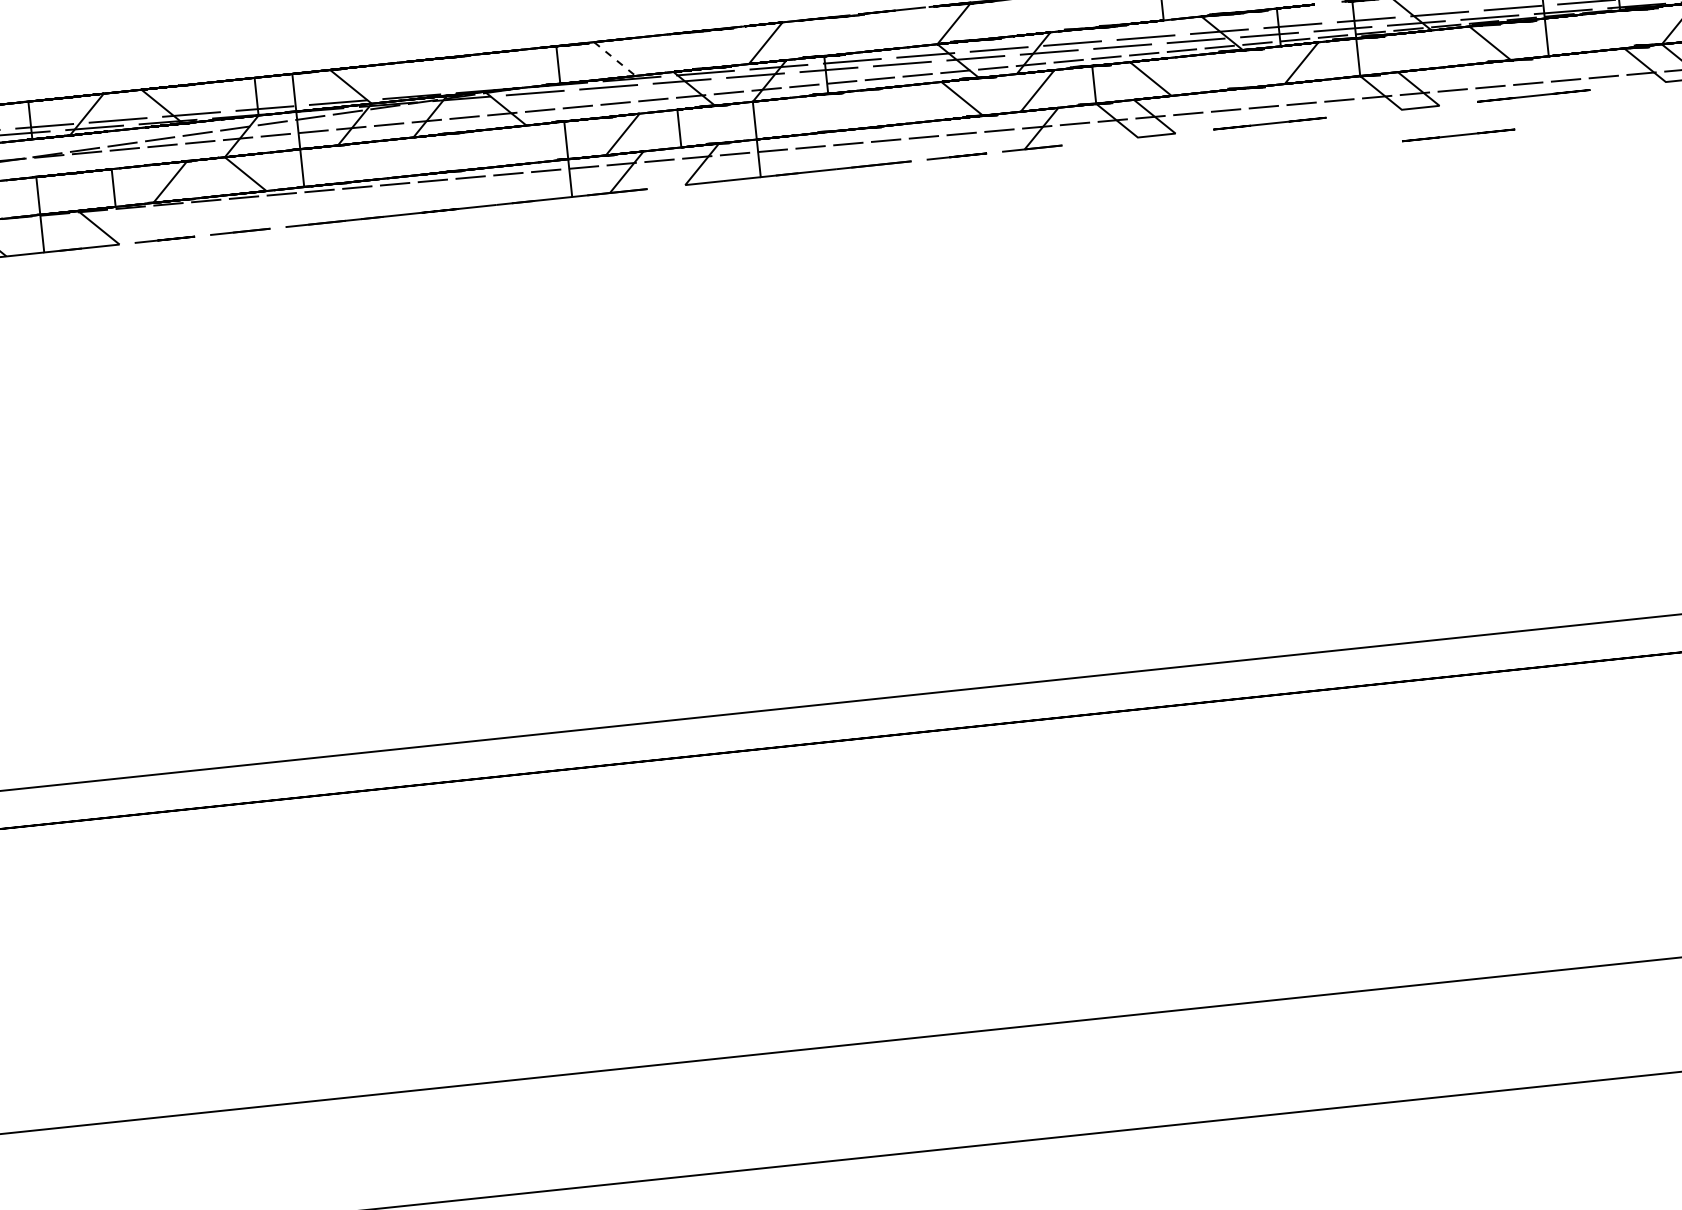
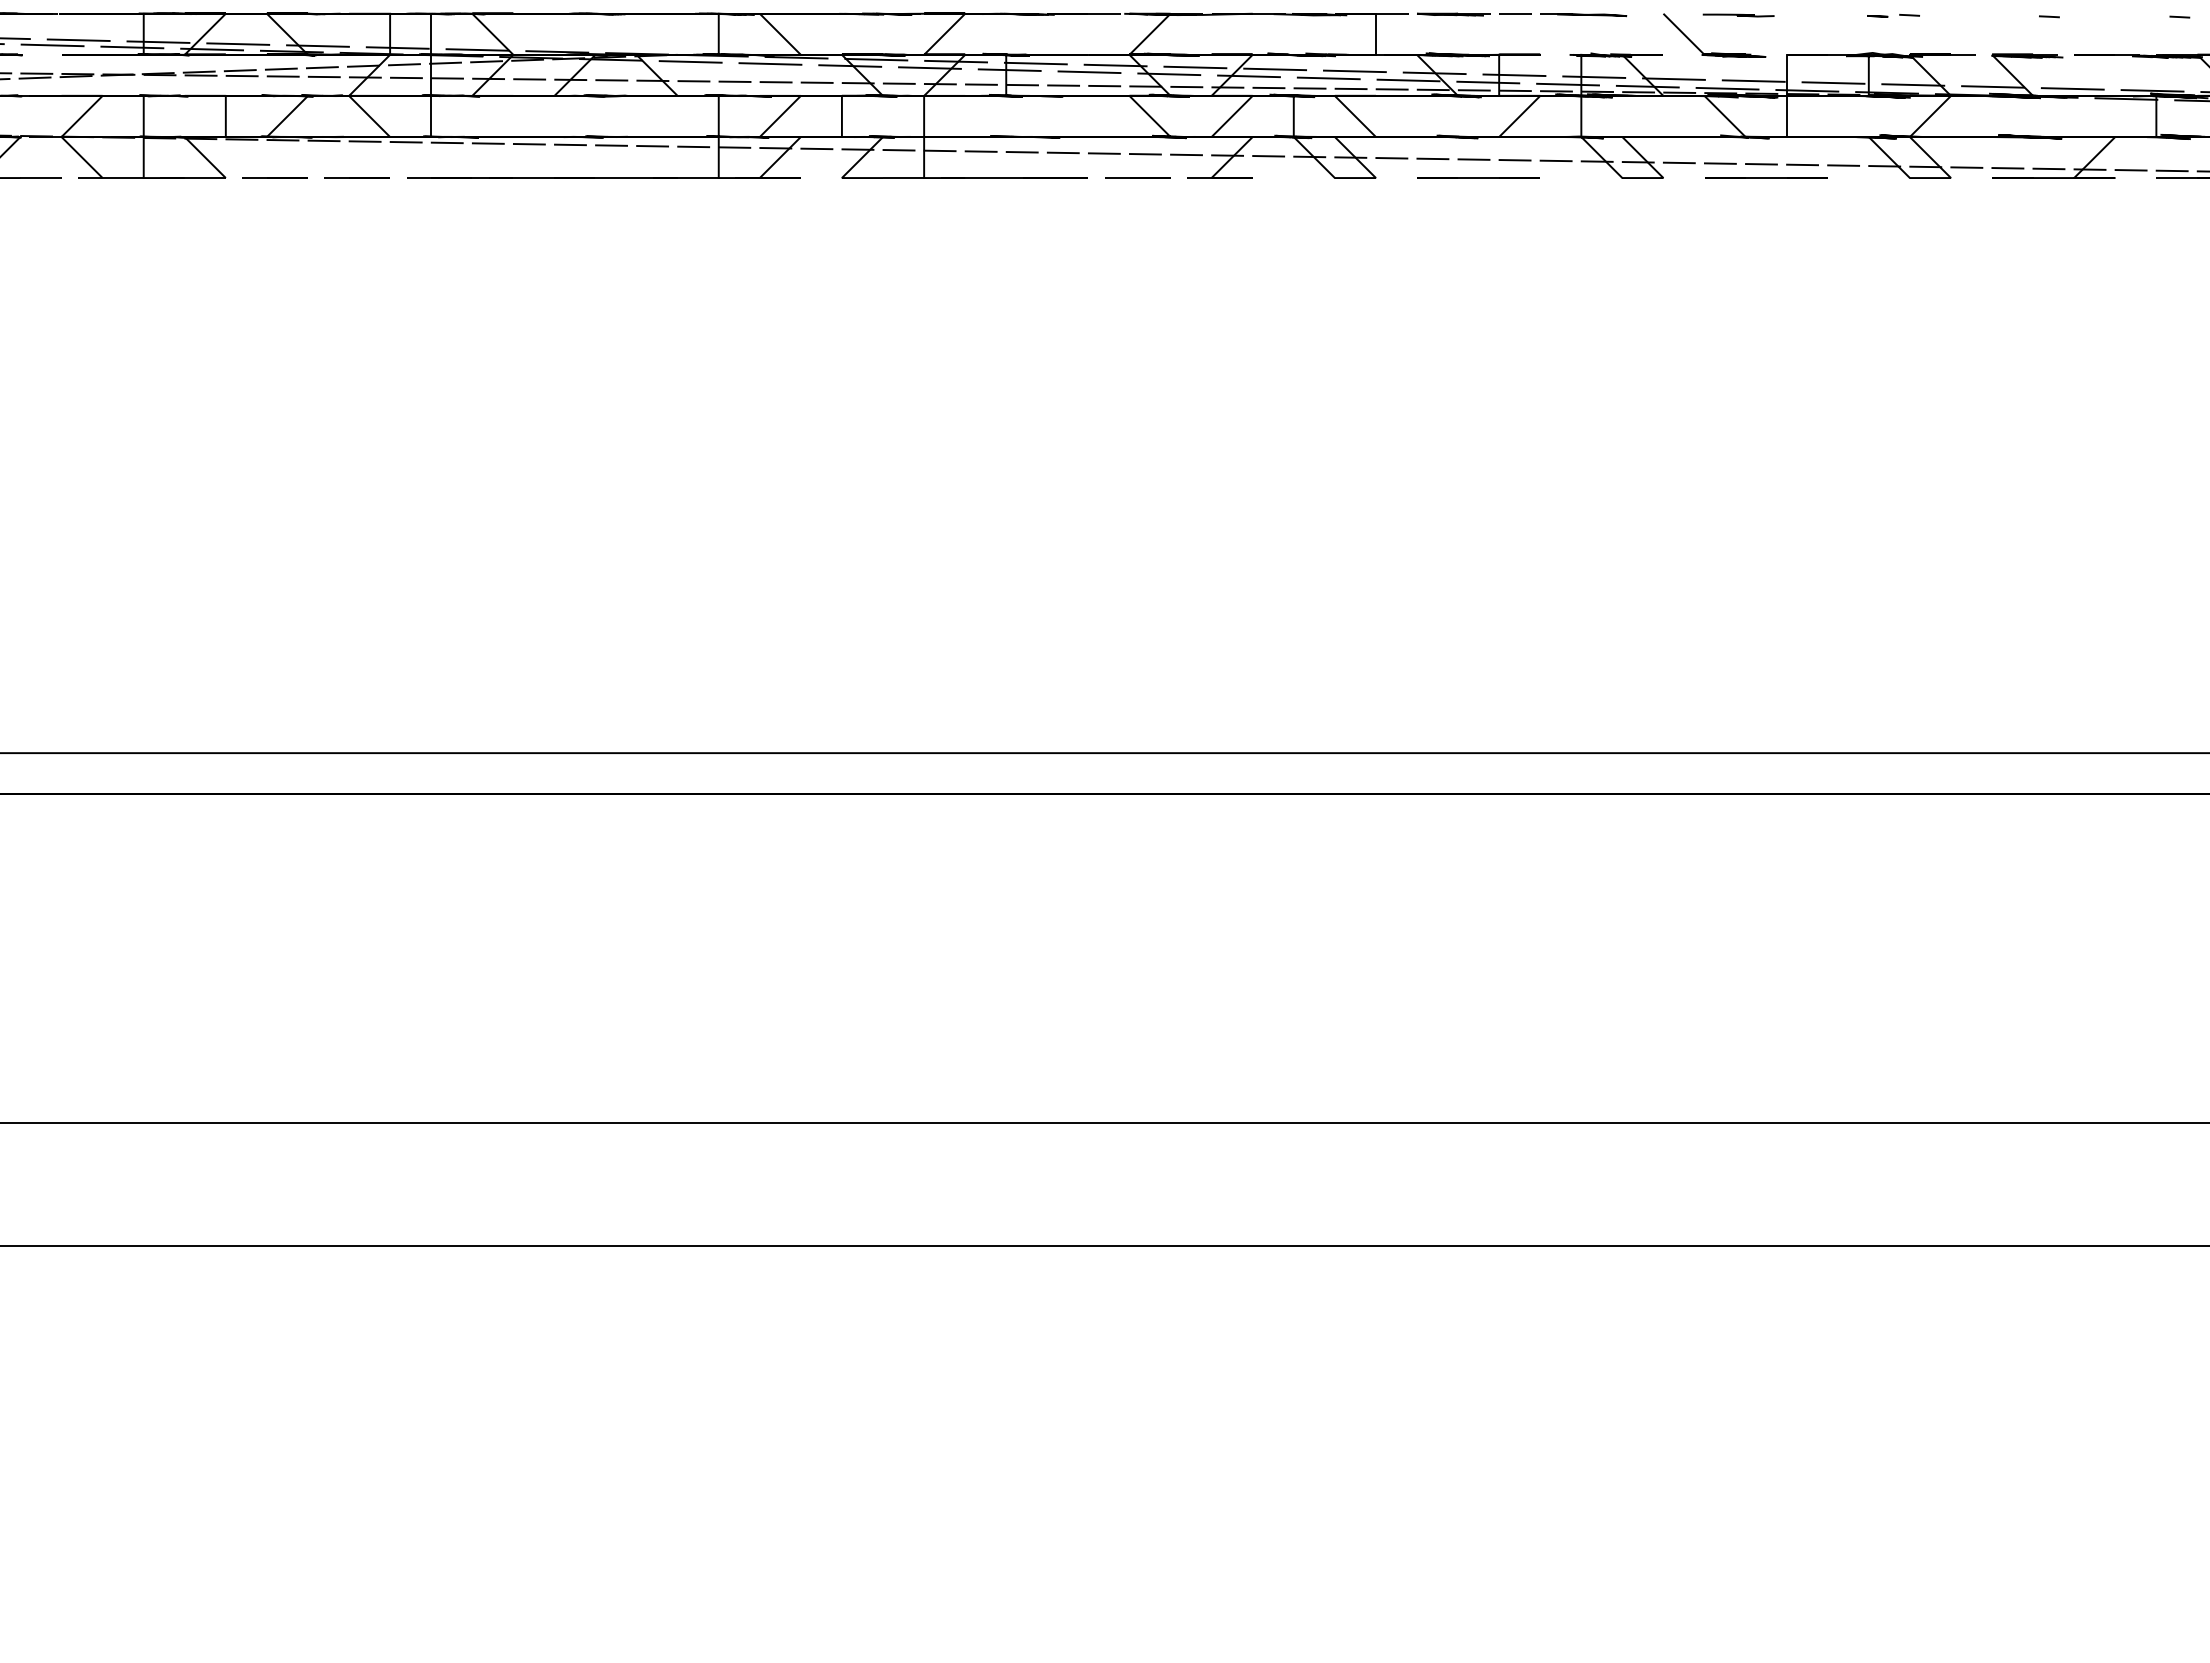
line: (615, 59) -> (780, 34), dashed -> solid
line: (1458, 134) -> (1680, 211), removed

